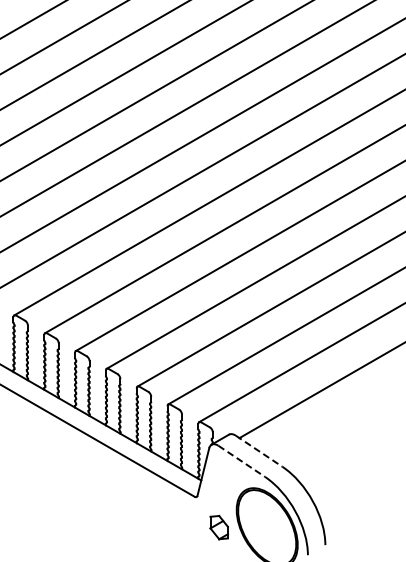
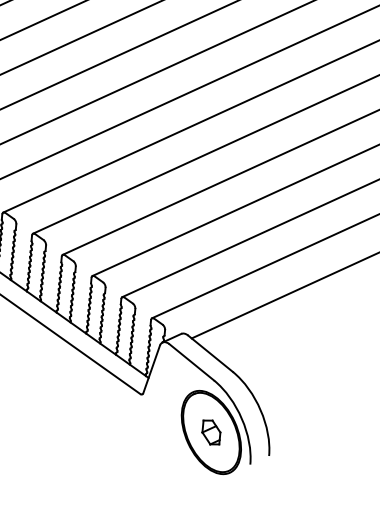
line: (259, 451) -> (210, 354), dashed -> solid
line: (242, 461) -> (192, 362), dashed -> solid
part: (218, 527) -> (210, 432), moved

